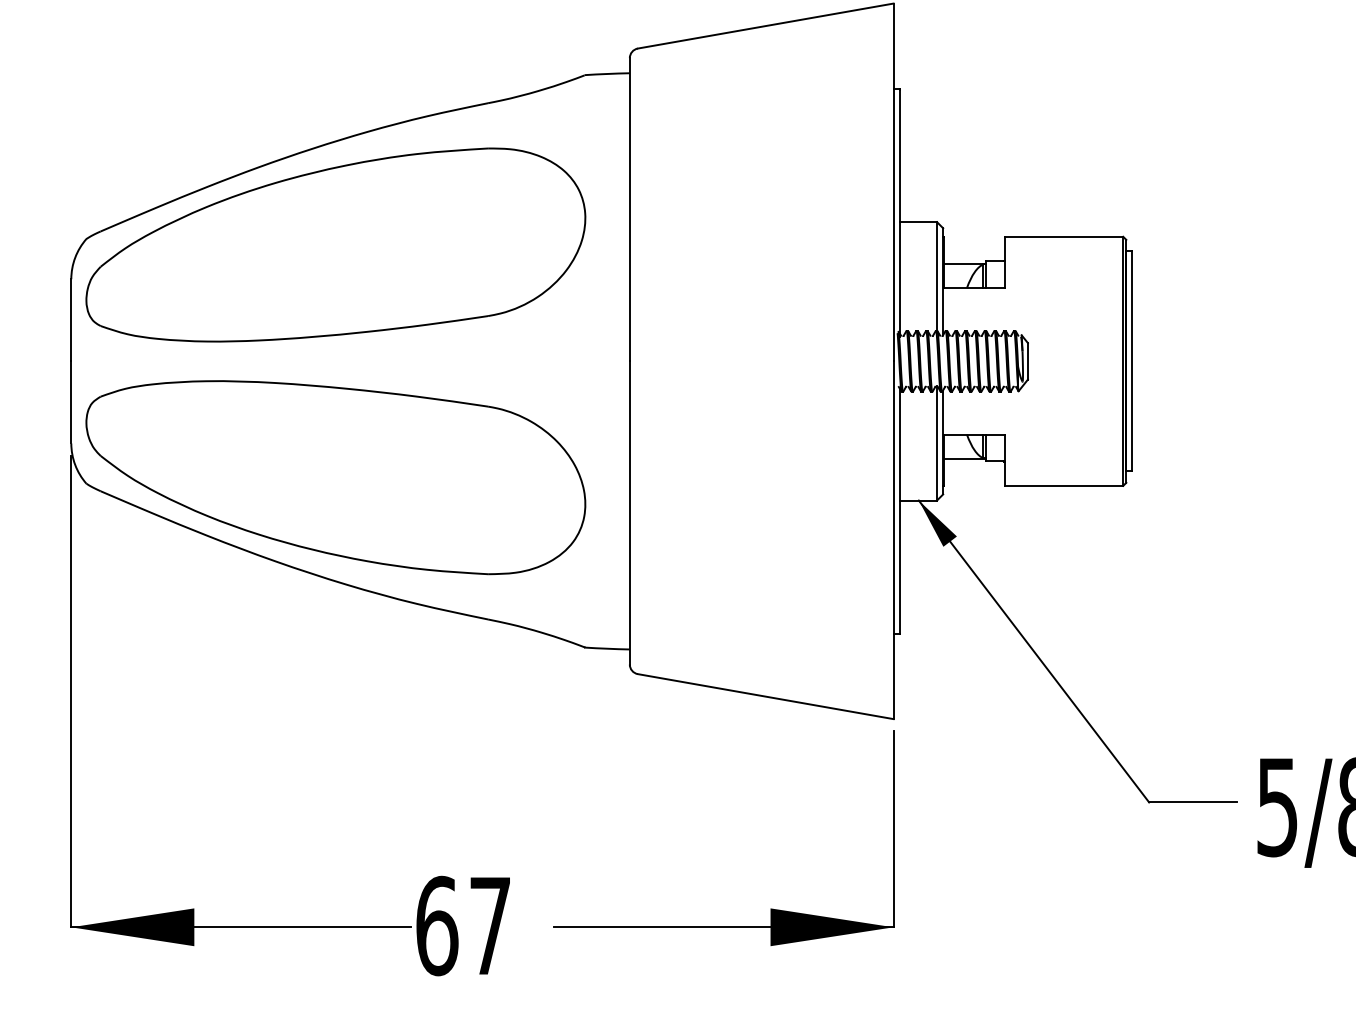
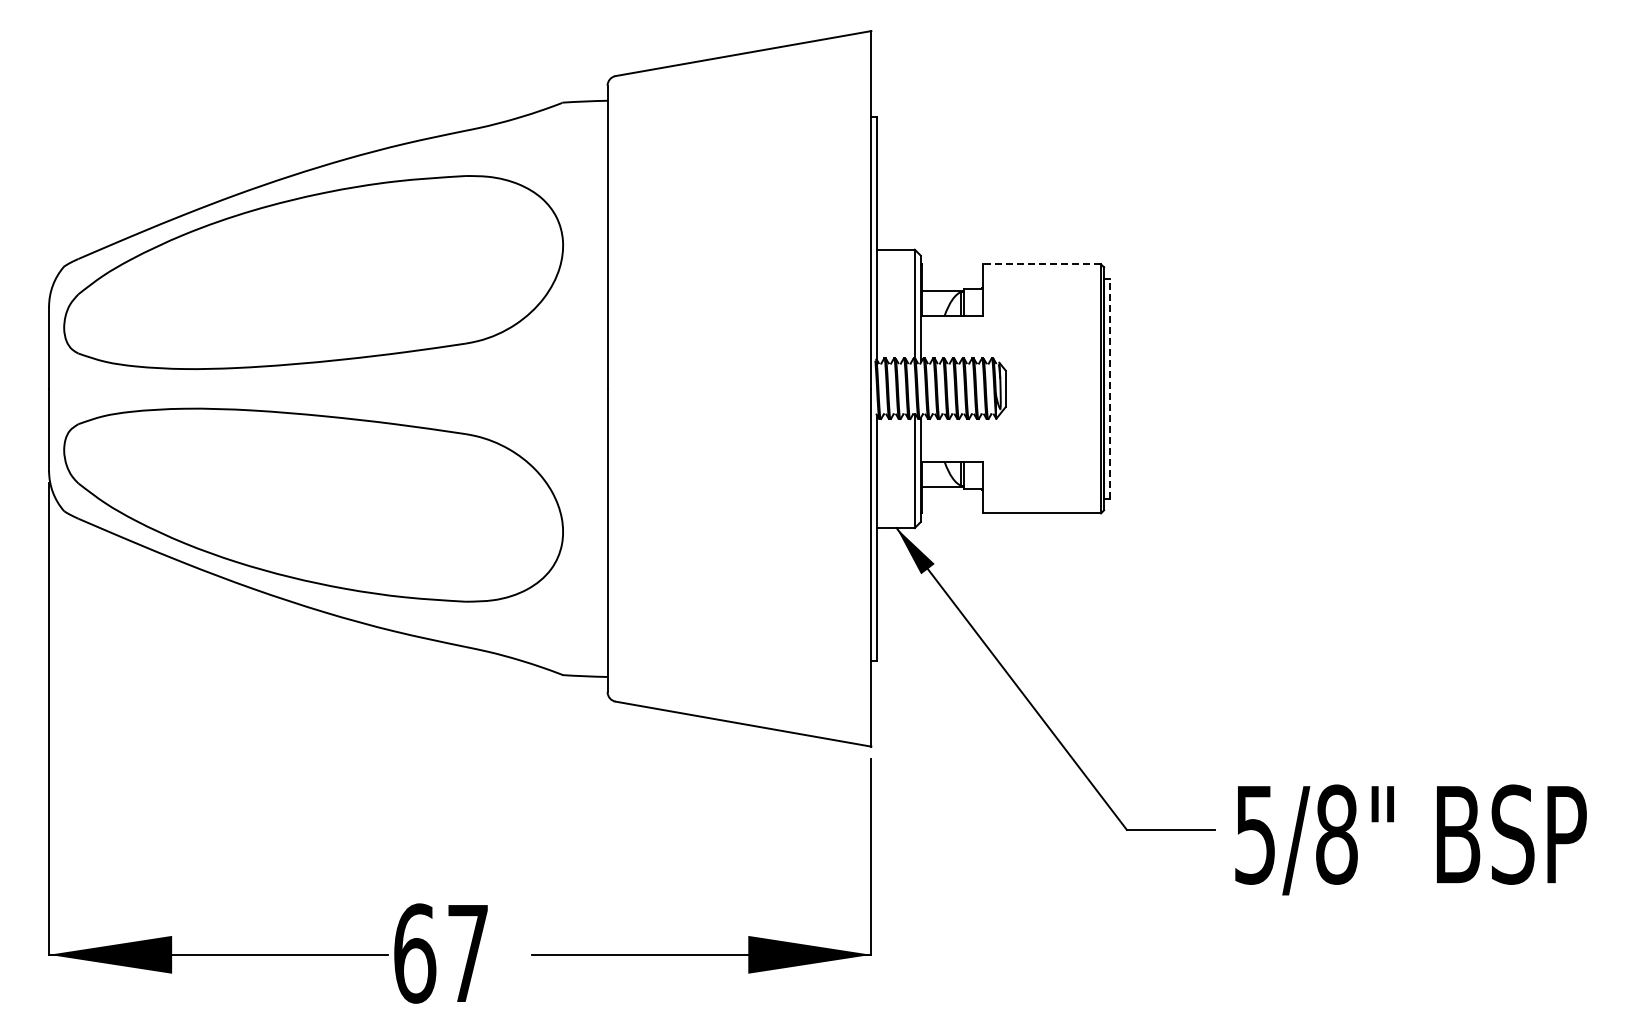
line: (1064, 236) -> (1042, 264), solid -> dashed
line: (1132, 360) -> (1110, 388), solid -> dashed

